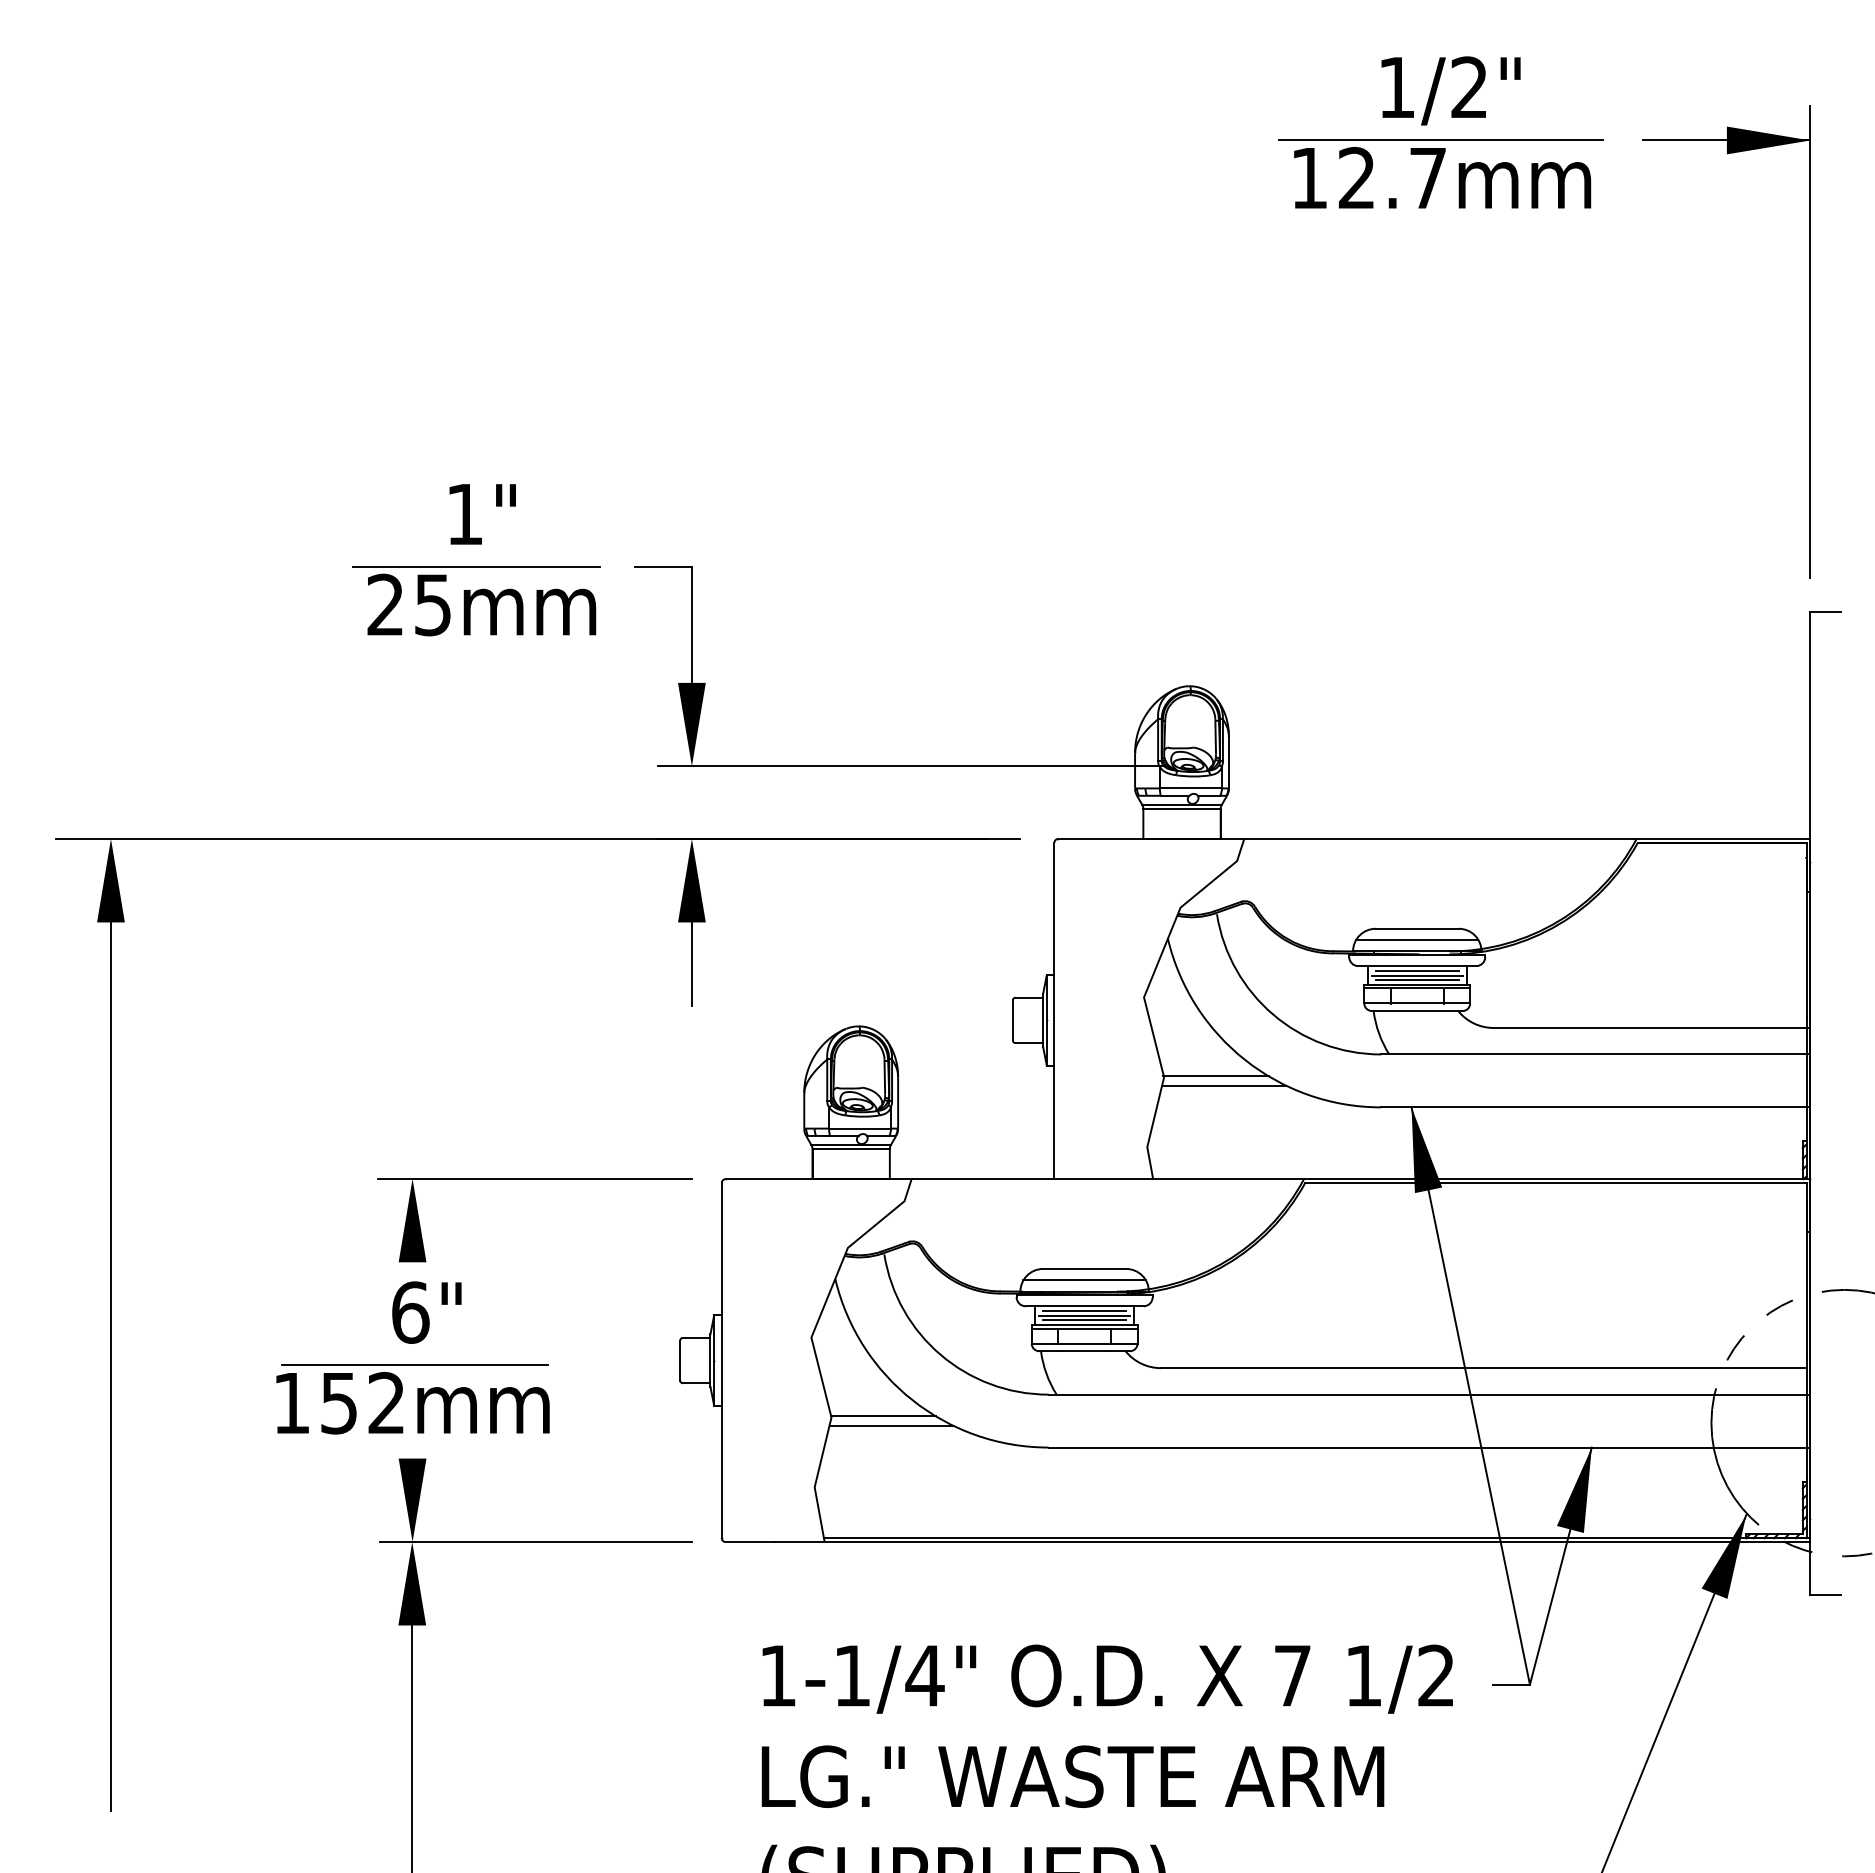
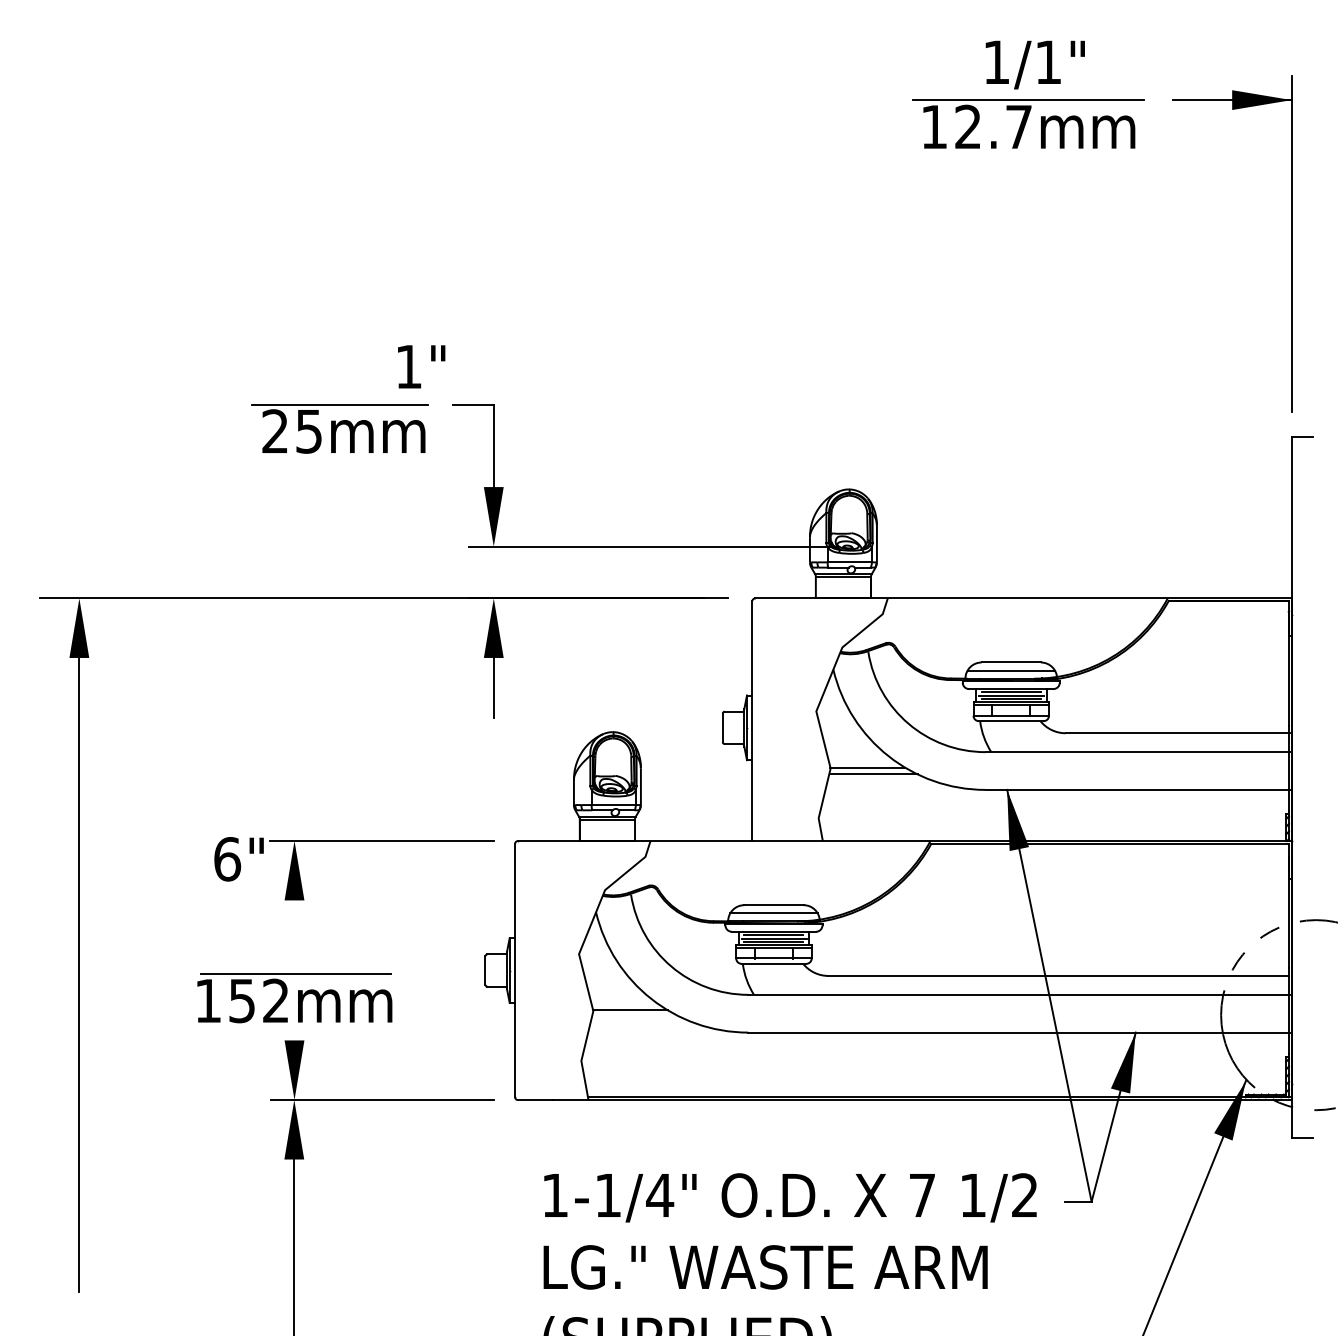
text: (1468, 86) -> (1047, 61), 1/2" -> 1/1"
text: (482, 514) -> (421, 366), moved
text: (426, 1312) -> (238, 859), moved
line: (891, 1425) -> (636, 1016), removed

